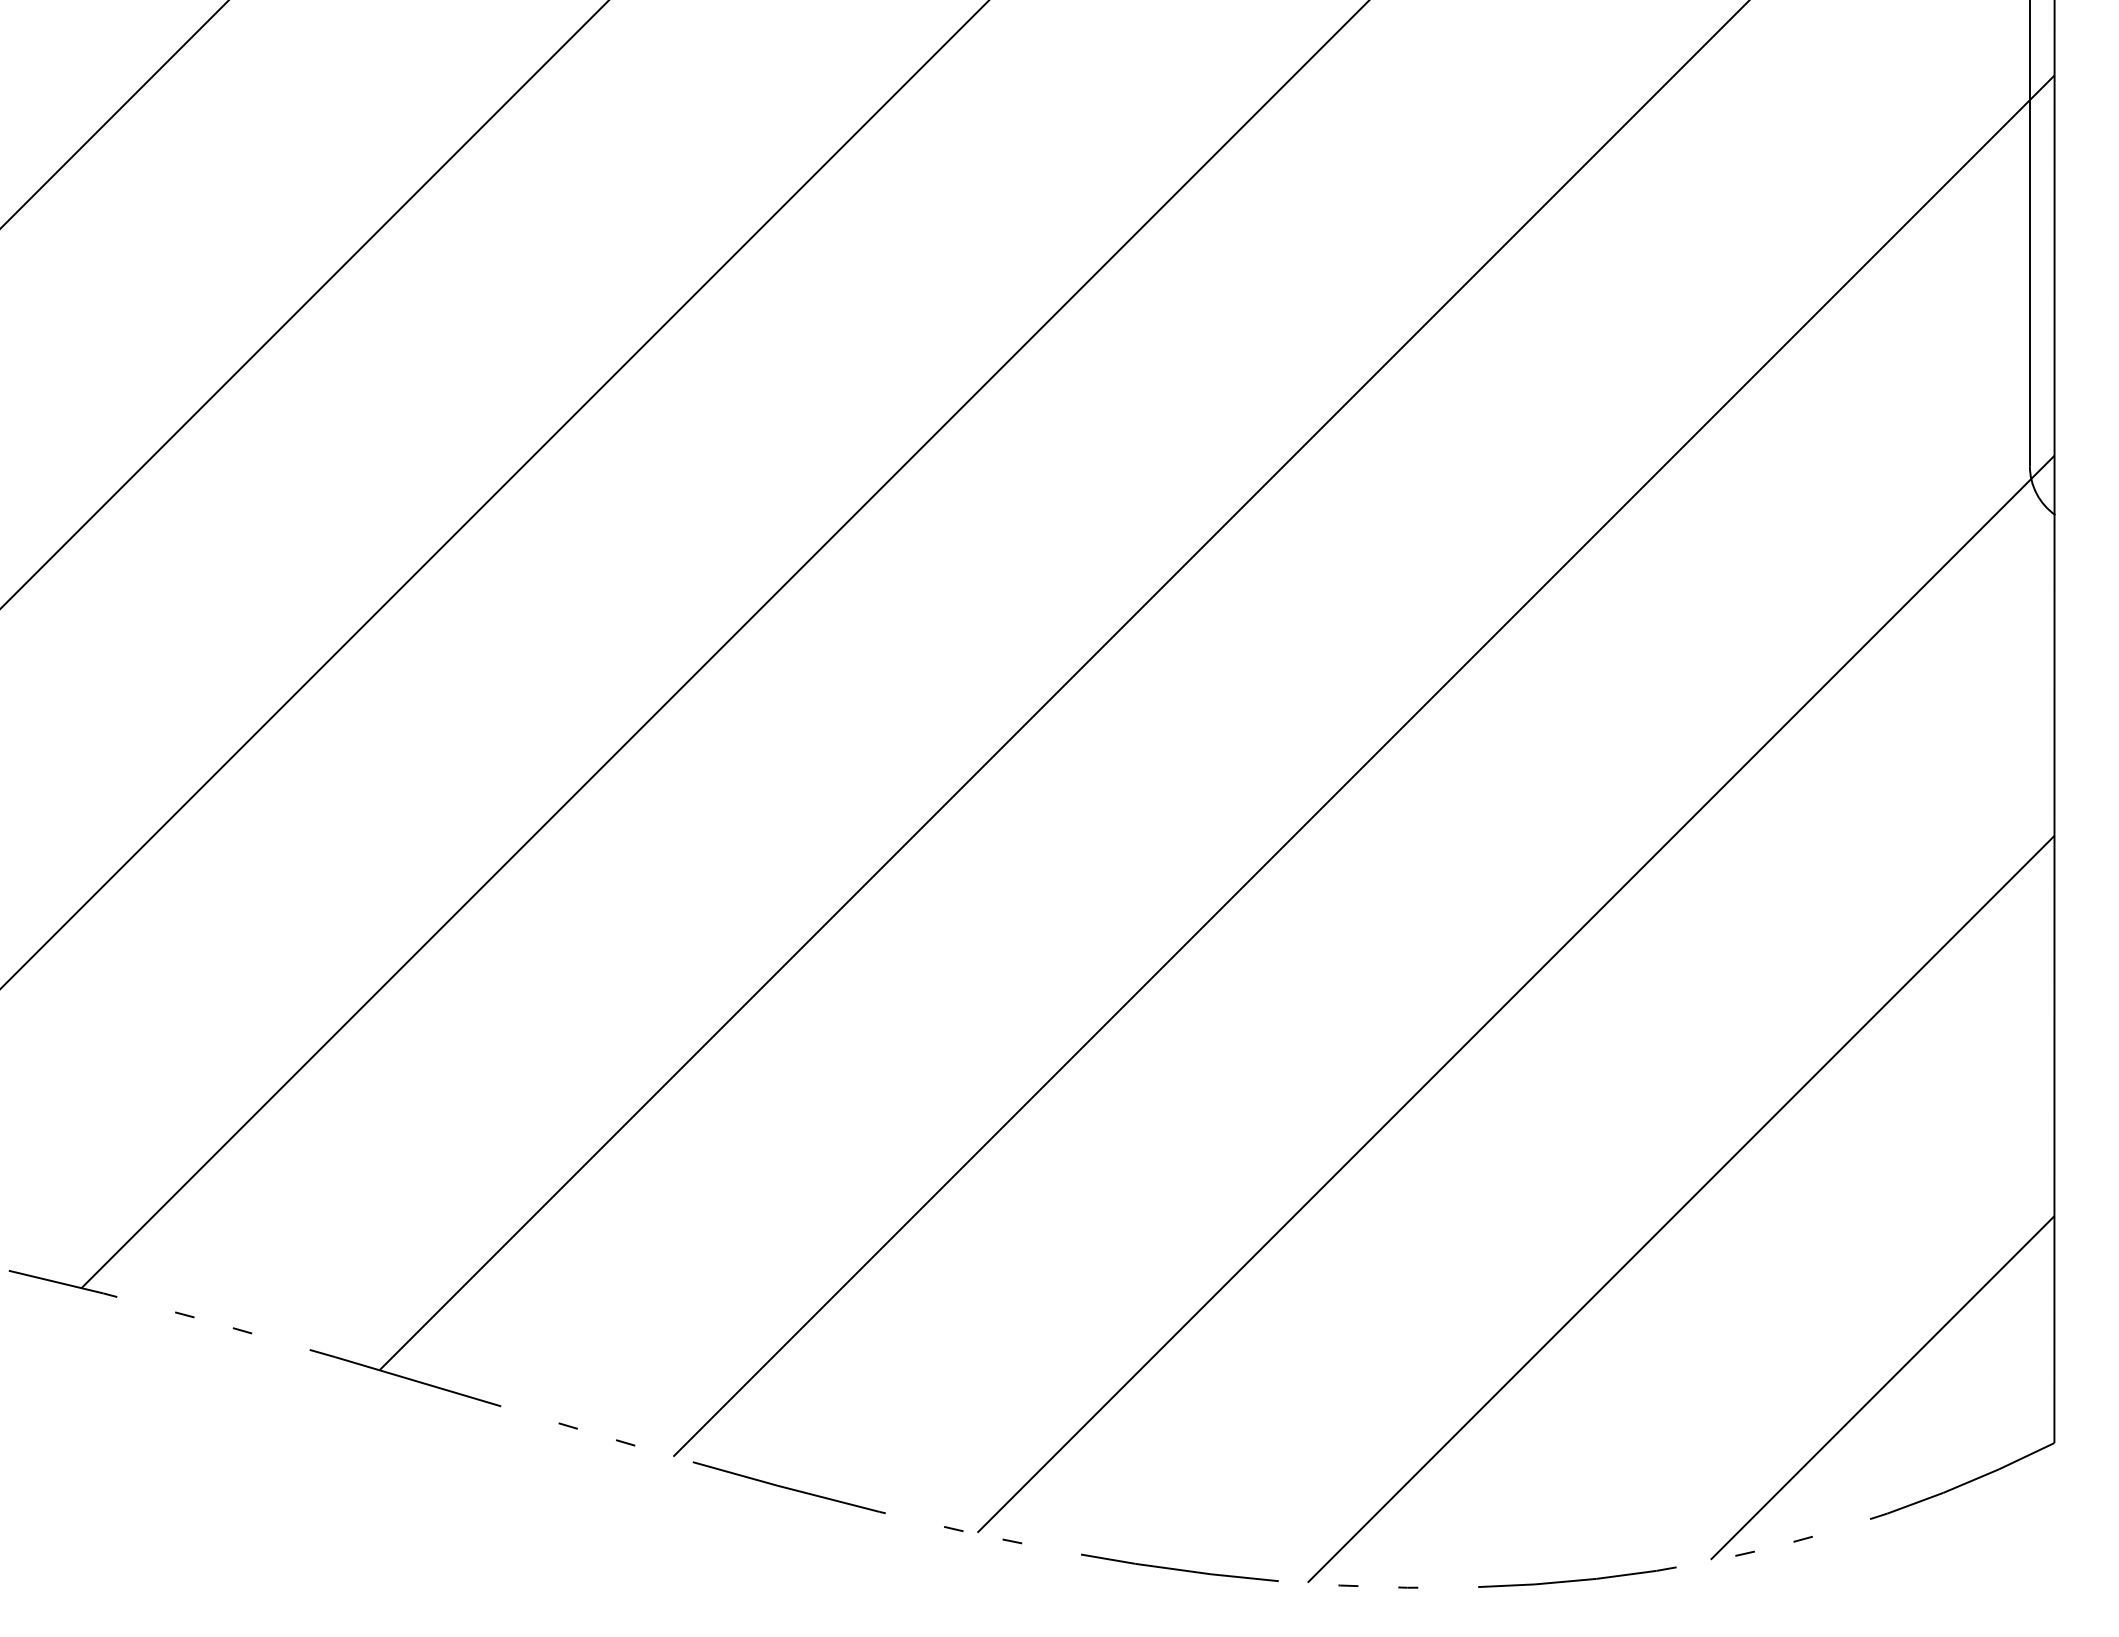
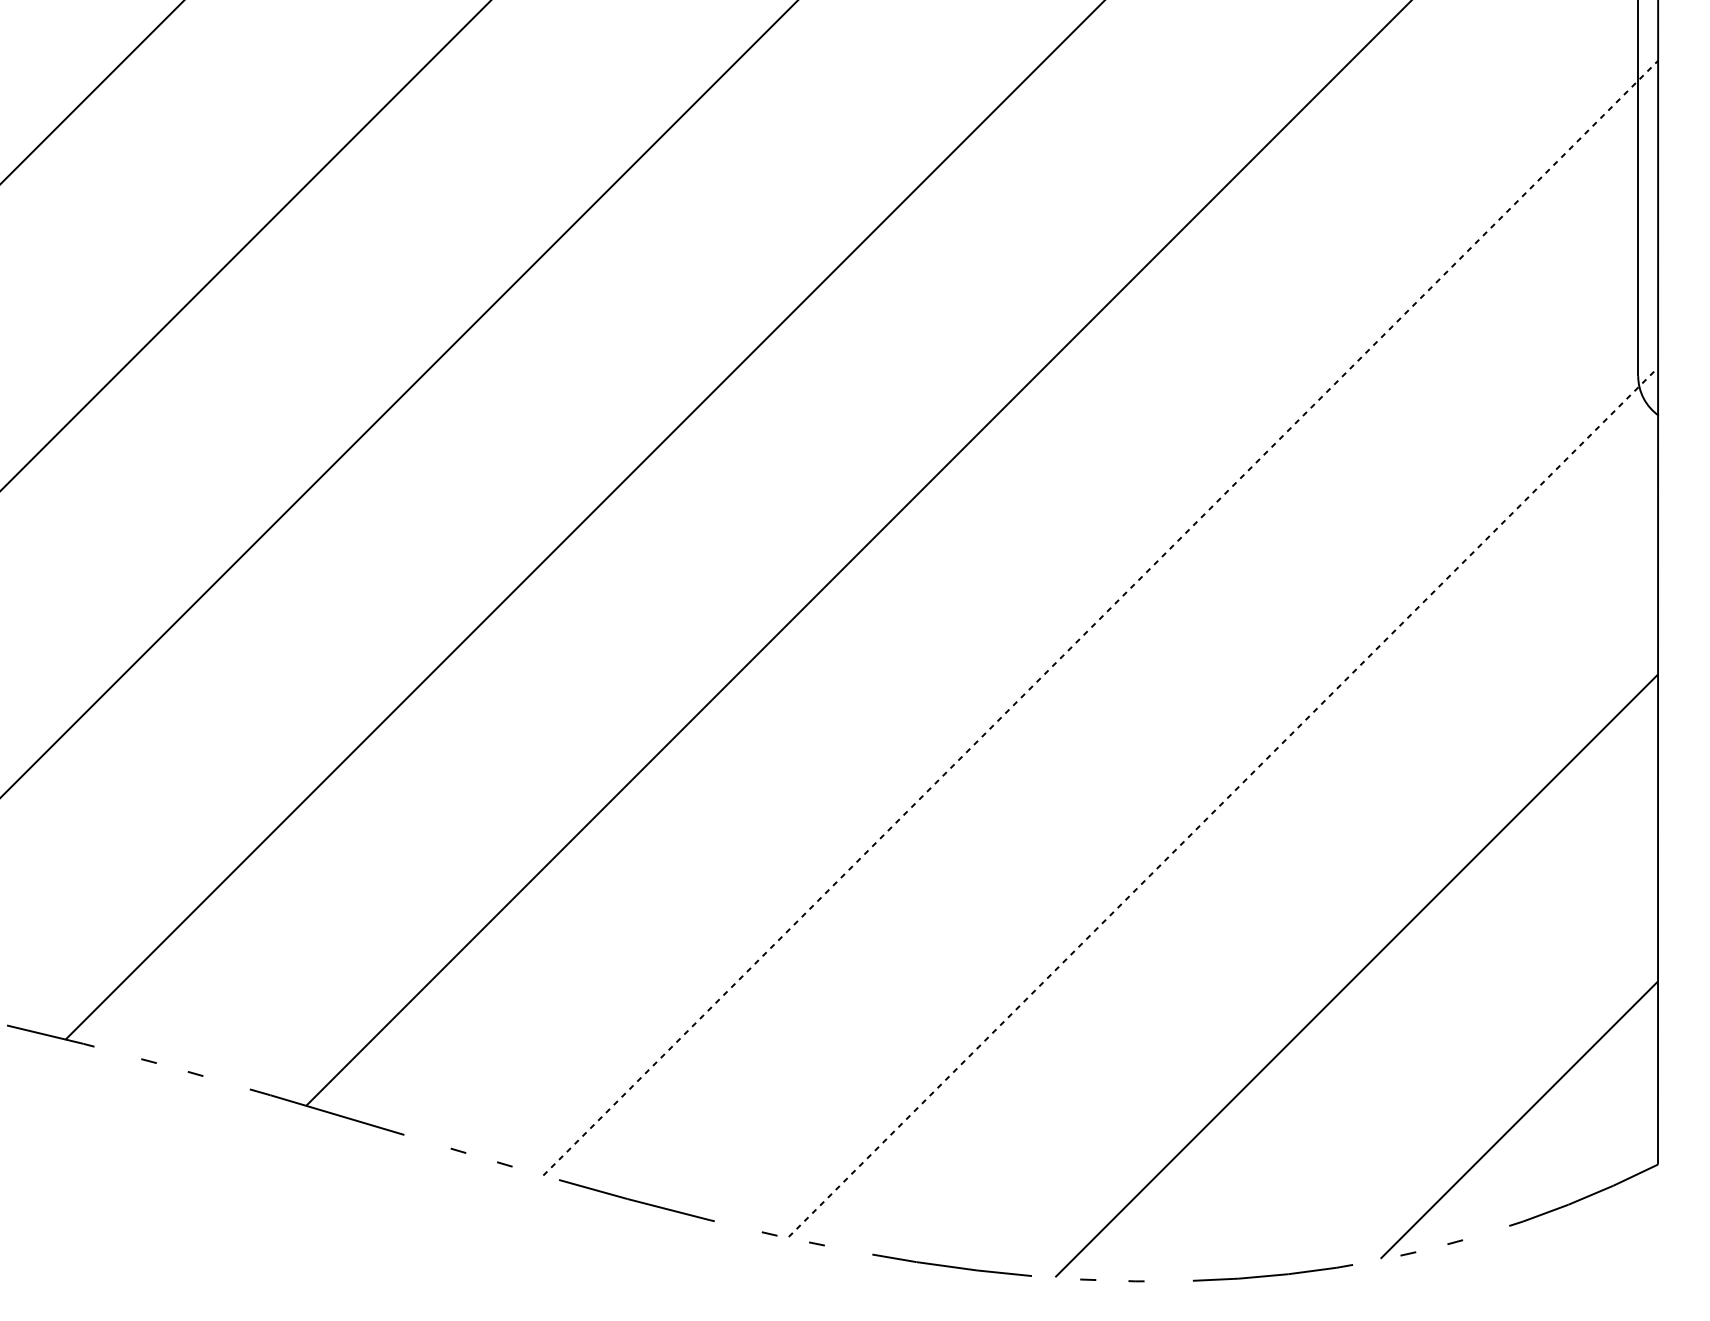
line: (1364, 766) -> (1101, 618), solid -> dashed
line: (1516, 994) -> (1223, 802), solid -> dashed

